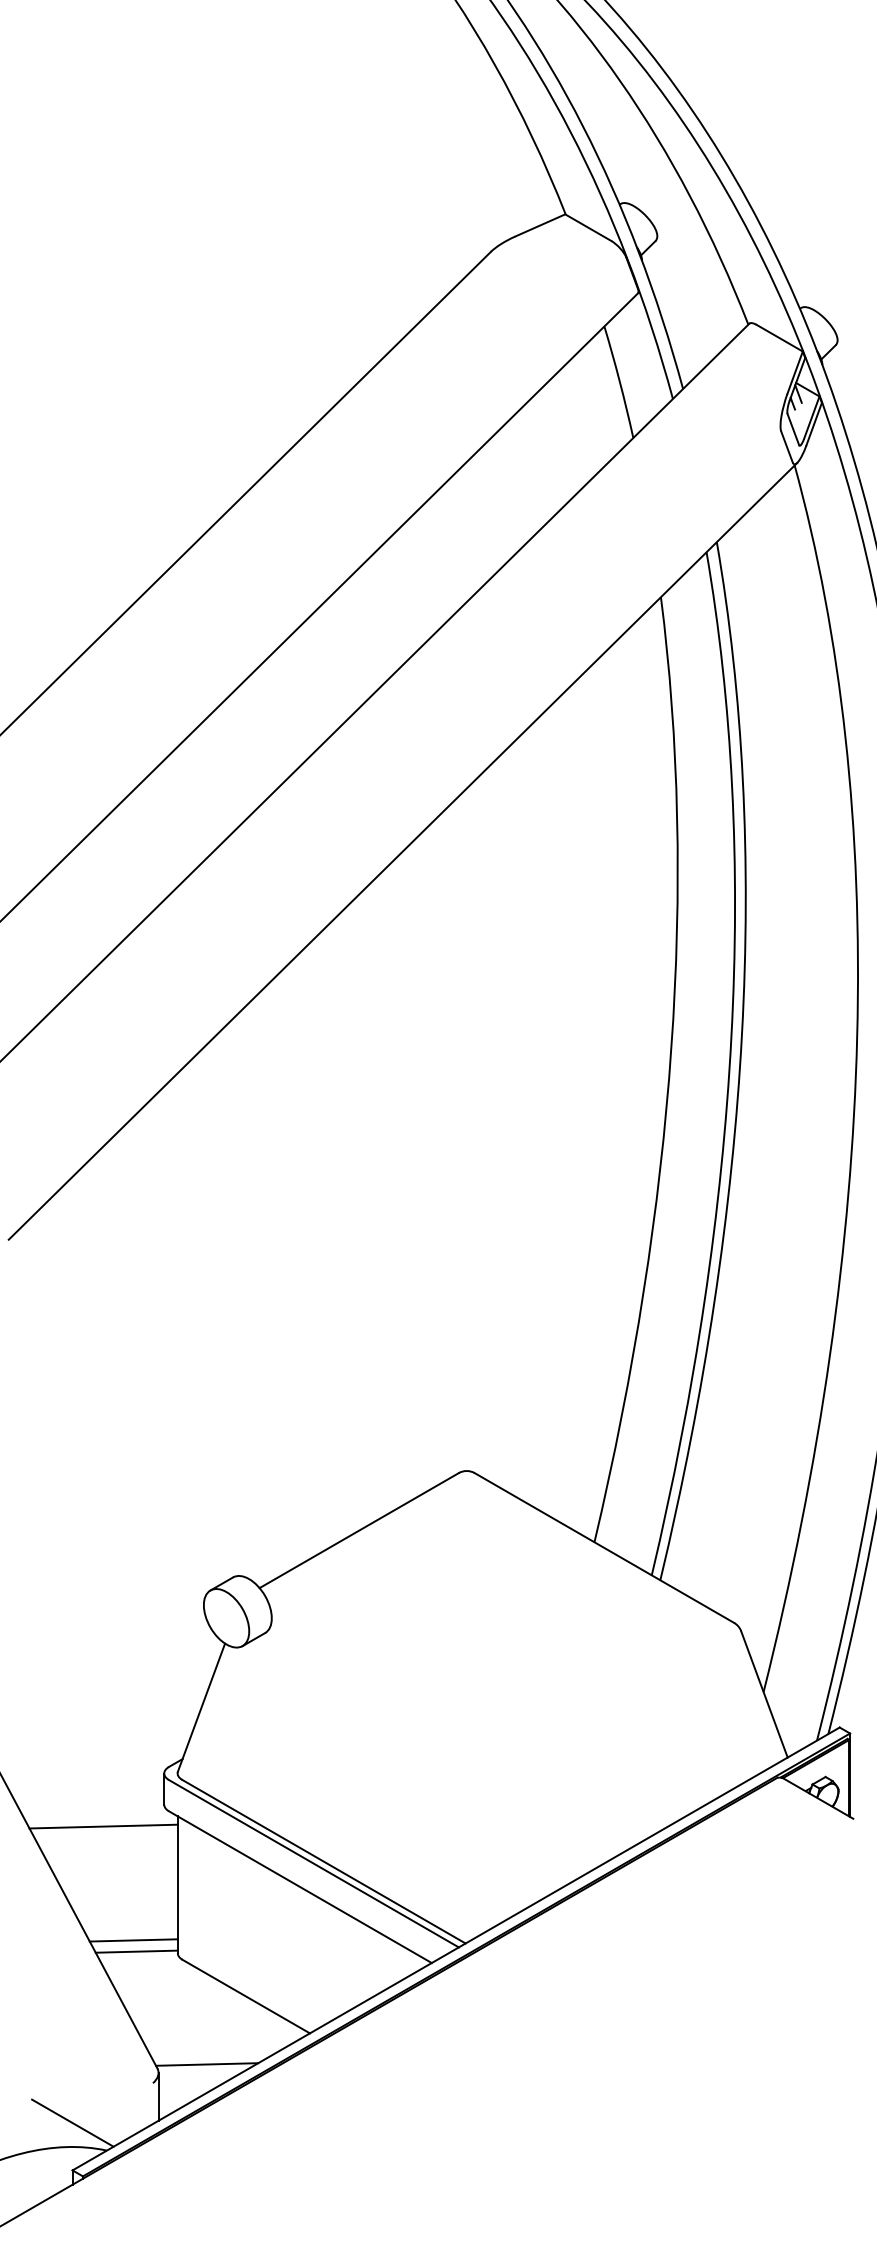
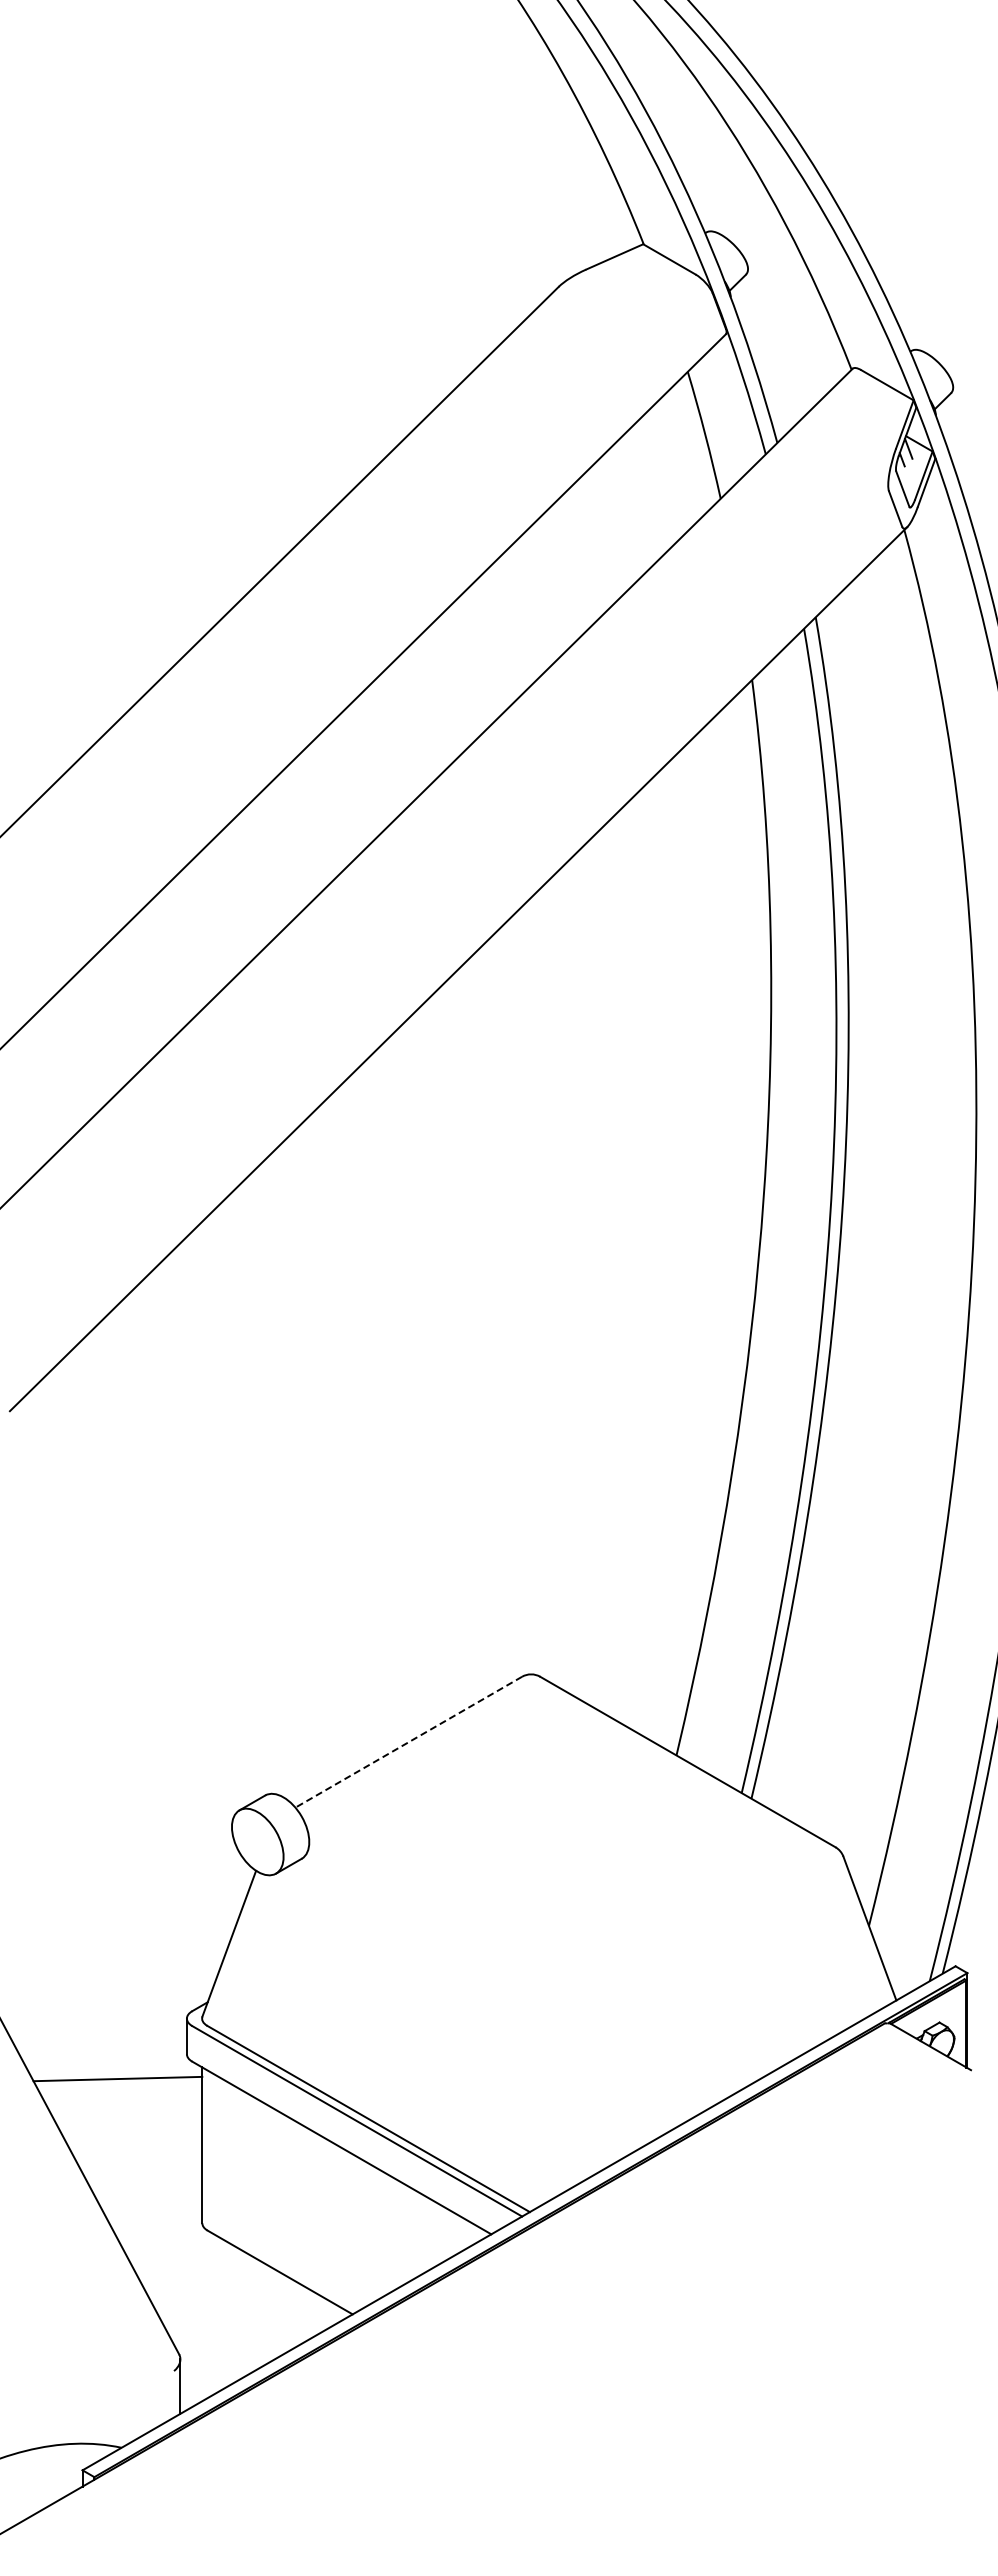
line: (358, 1530) -> (408, 1742), solid -> dashed
line: (134, 1940) -> (152, 2208), removed
line: (136, 1951) -> (155, 2221), removed
line: (206, 2064) -> (235, 2349), removed
line: (72, 2123) -> (82, 2416), removed

